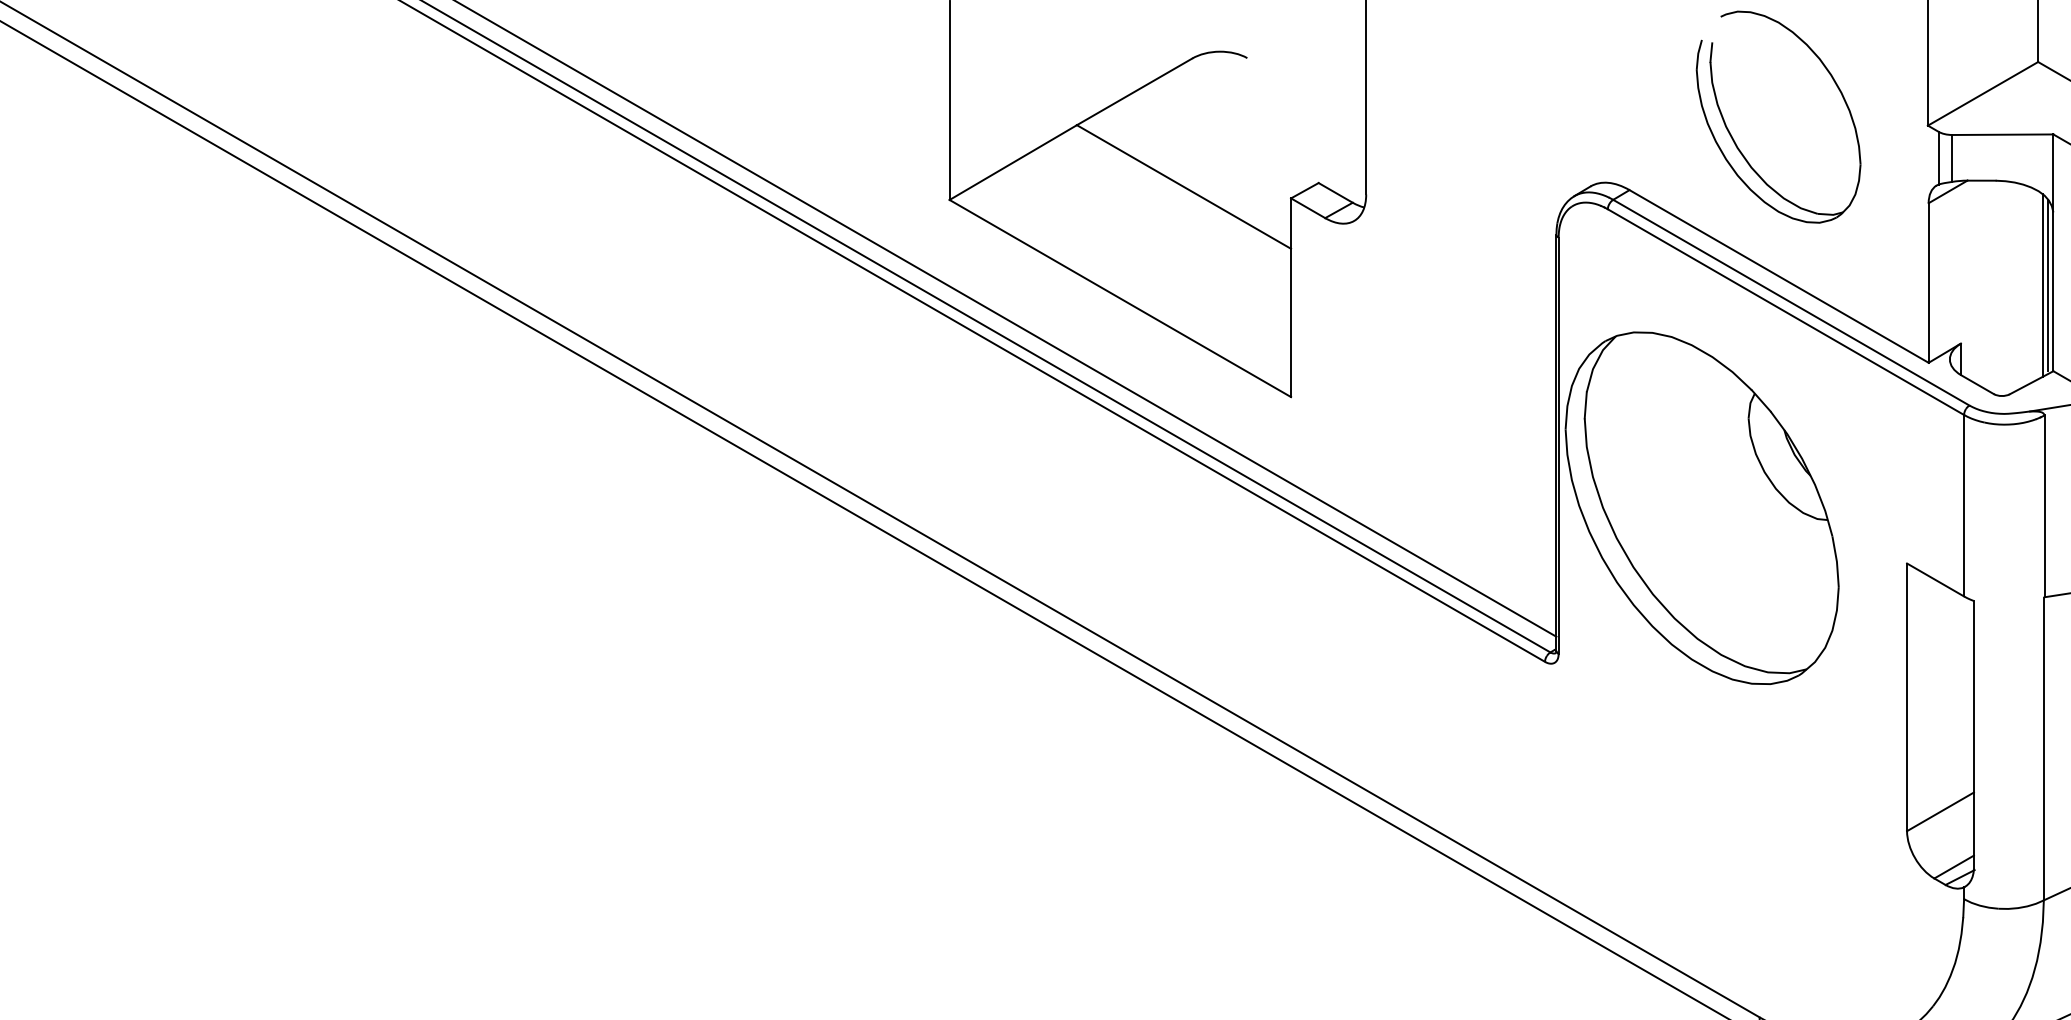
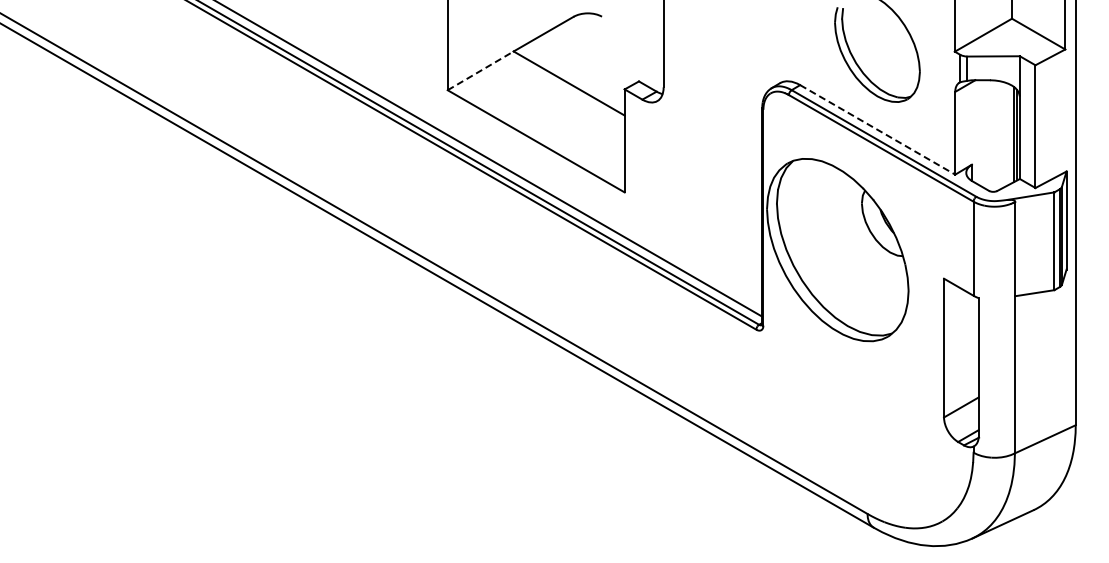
line: (1014, 161) -> (481, 70), solid -> dashed
line: (1778, 275) -> (877, 129), solid -> dashed

